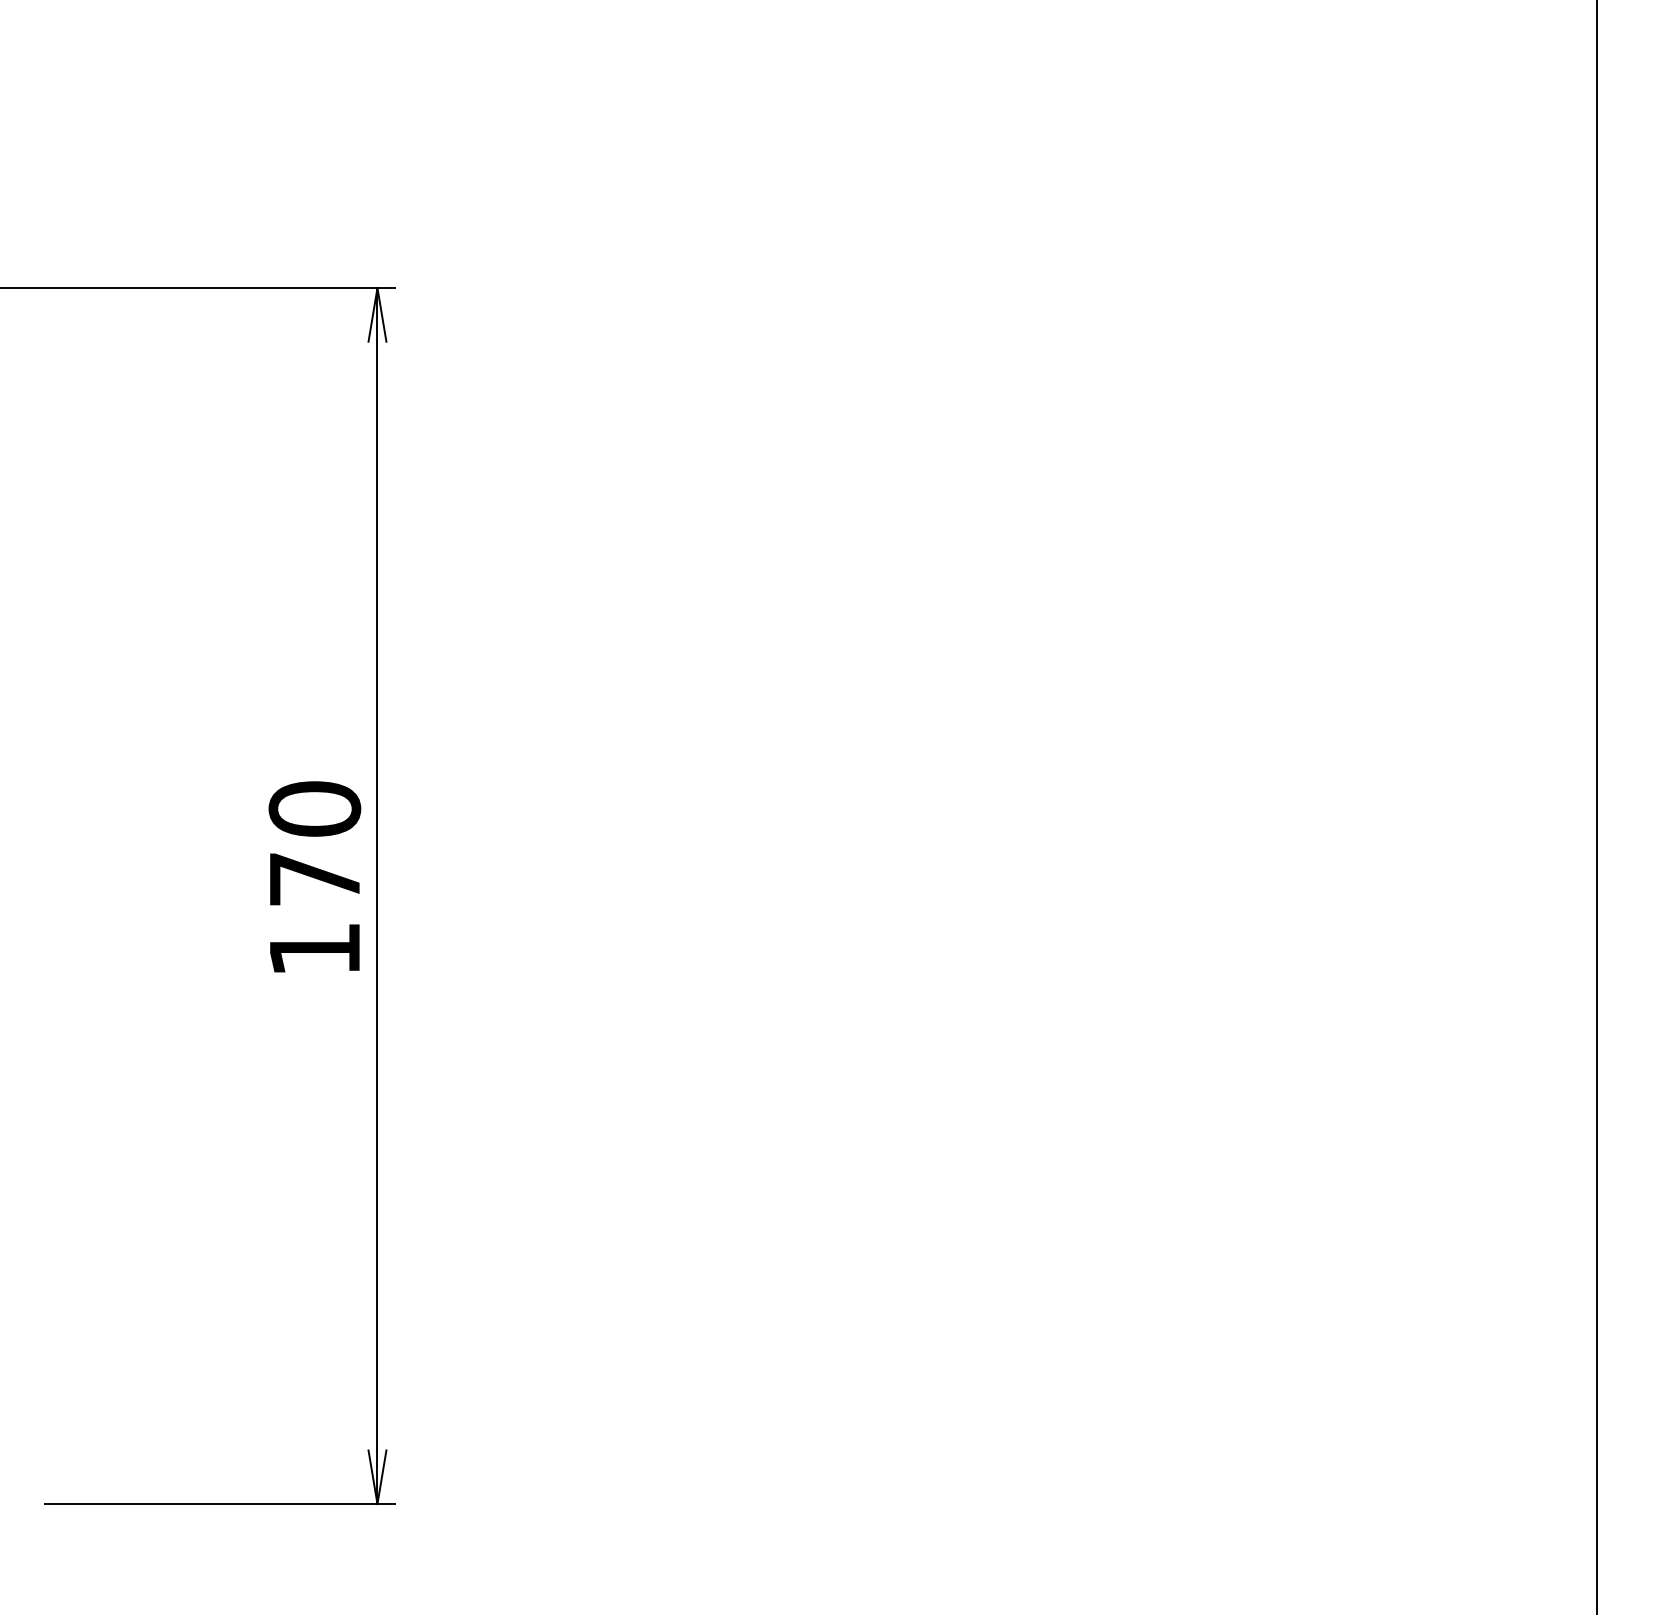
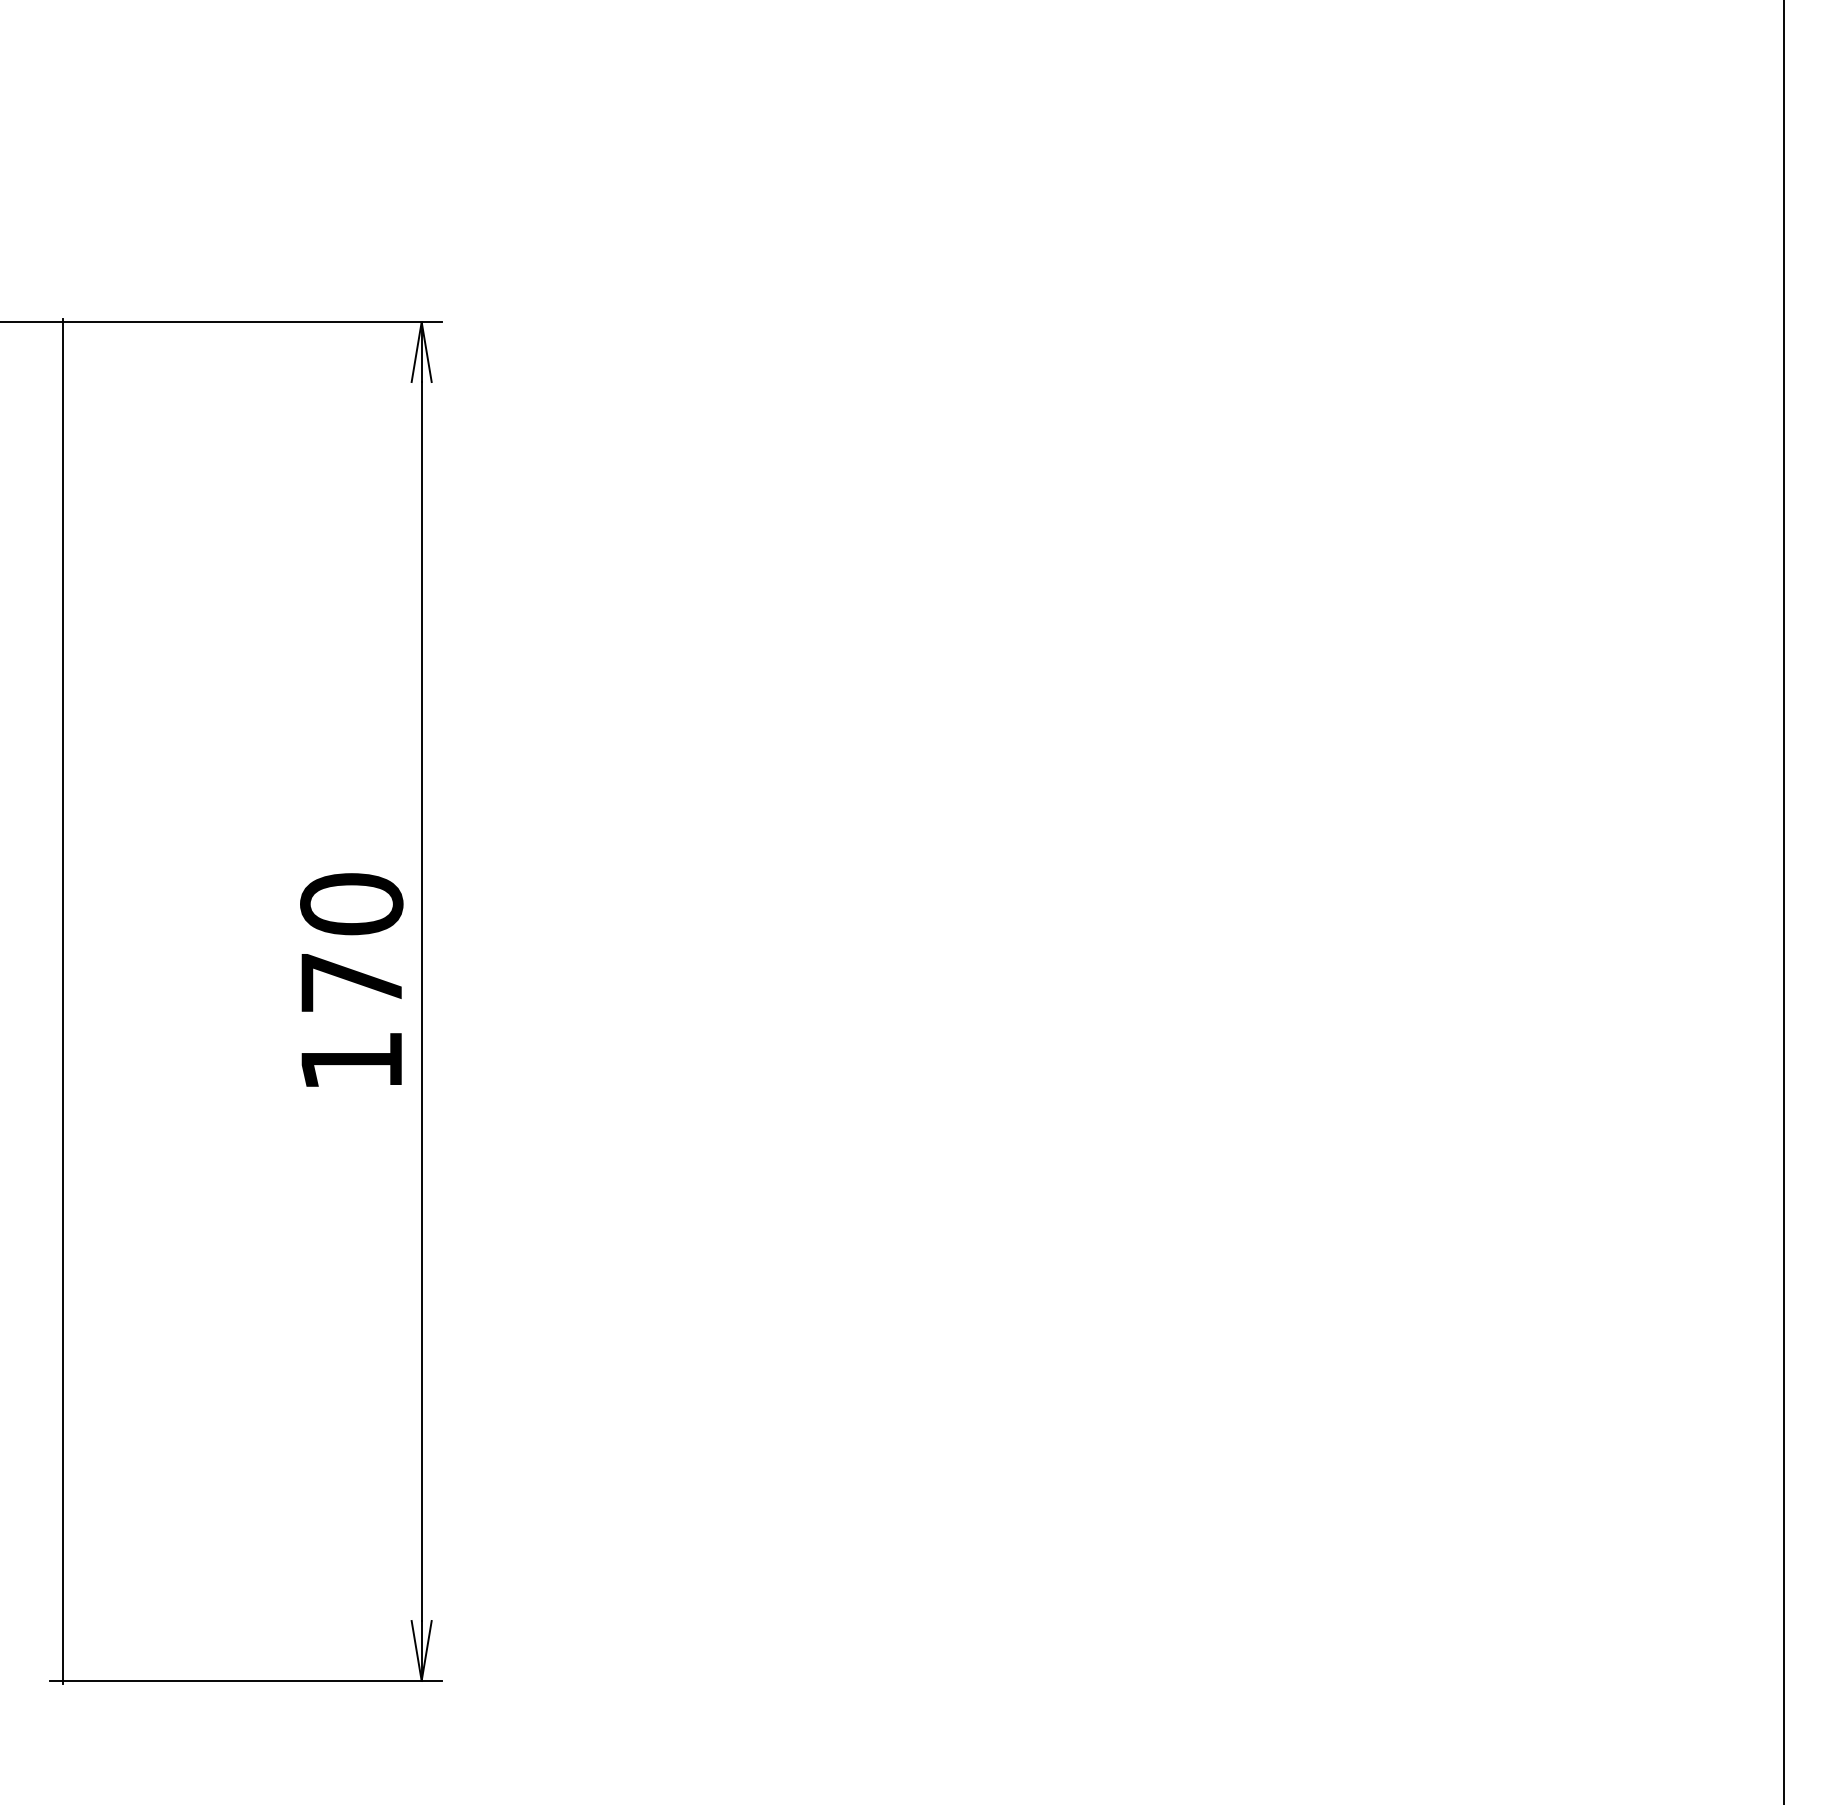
line: (56, 896) -> (62, 1001), added

